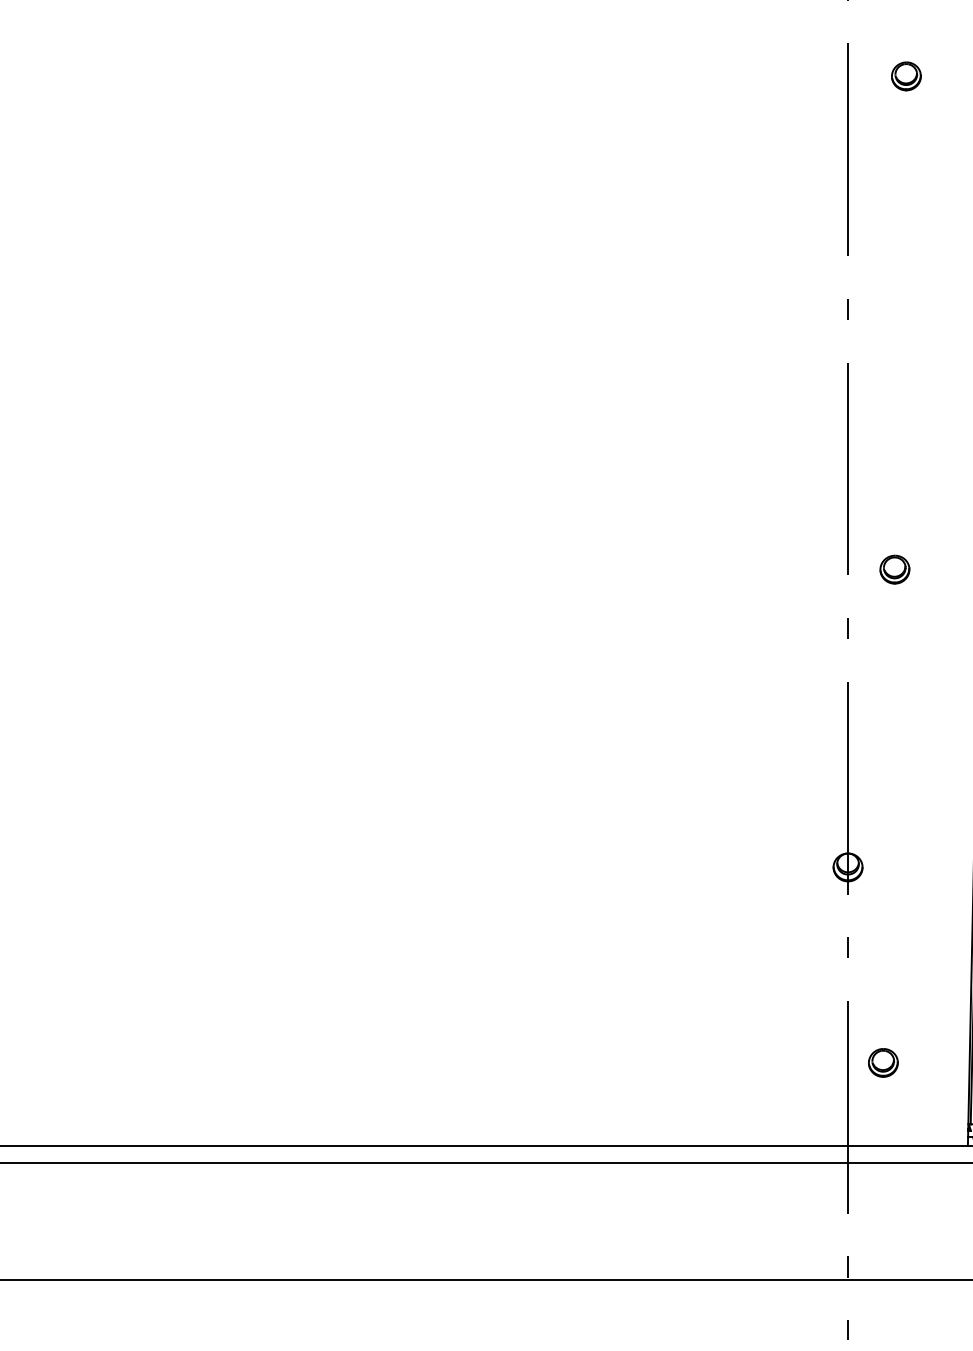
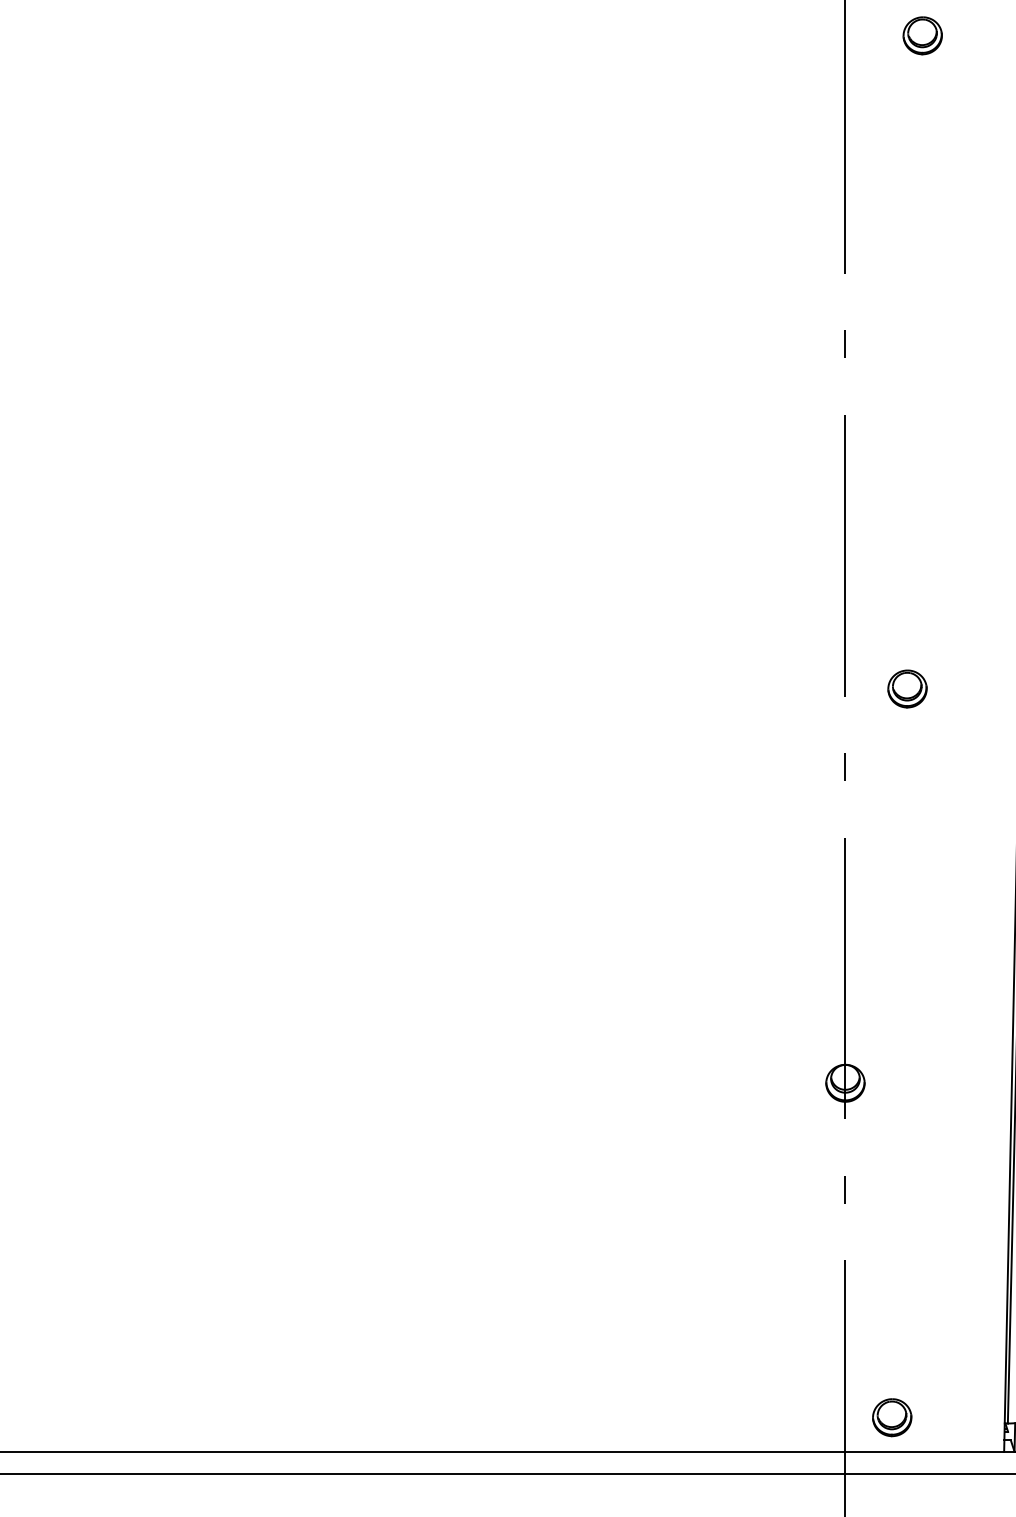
part: (883, 1062) -> (892, 1417), moved

